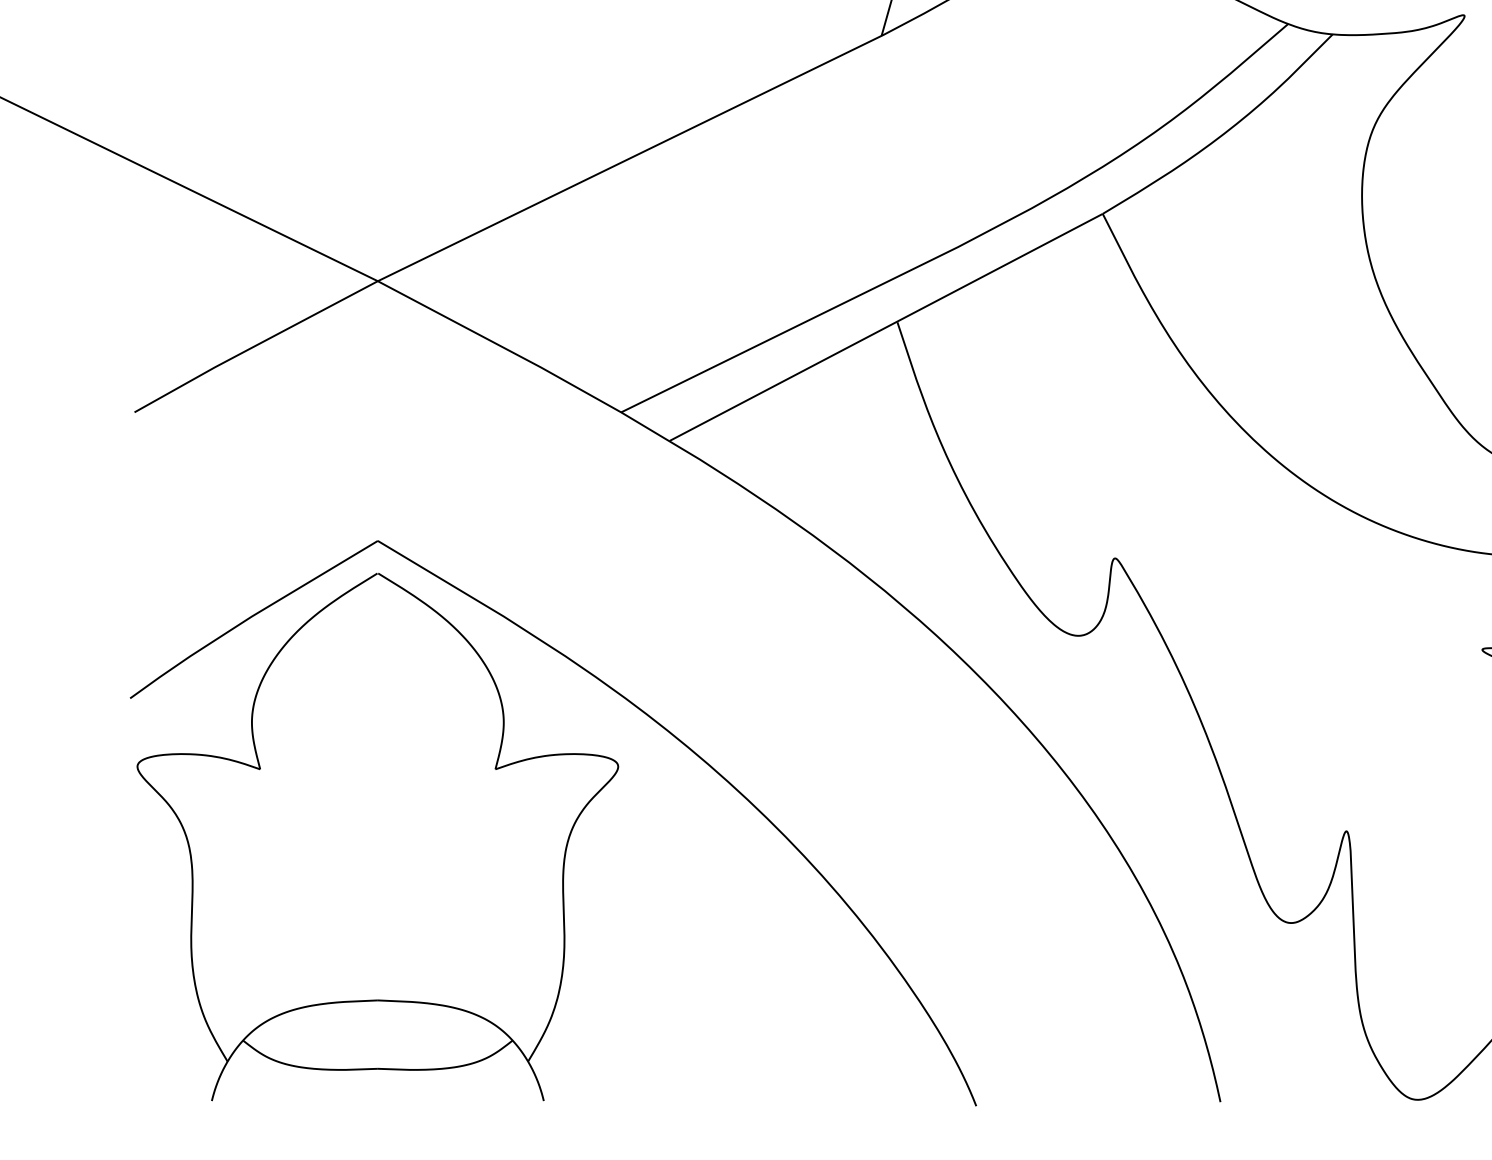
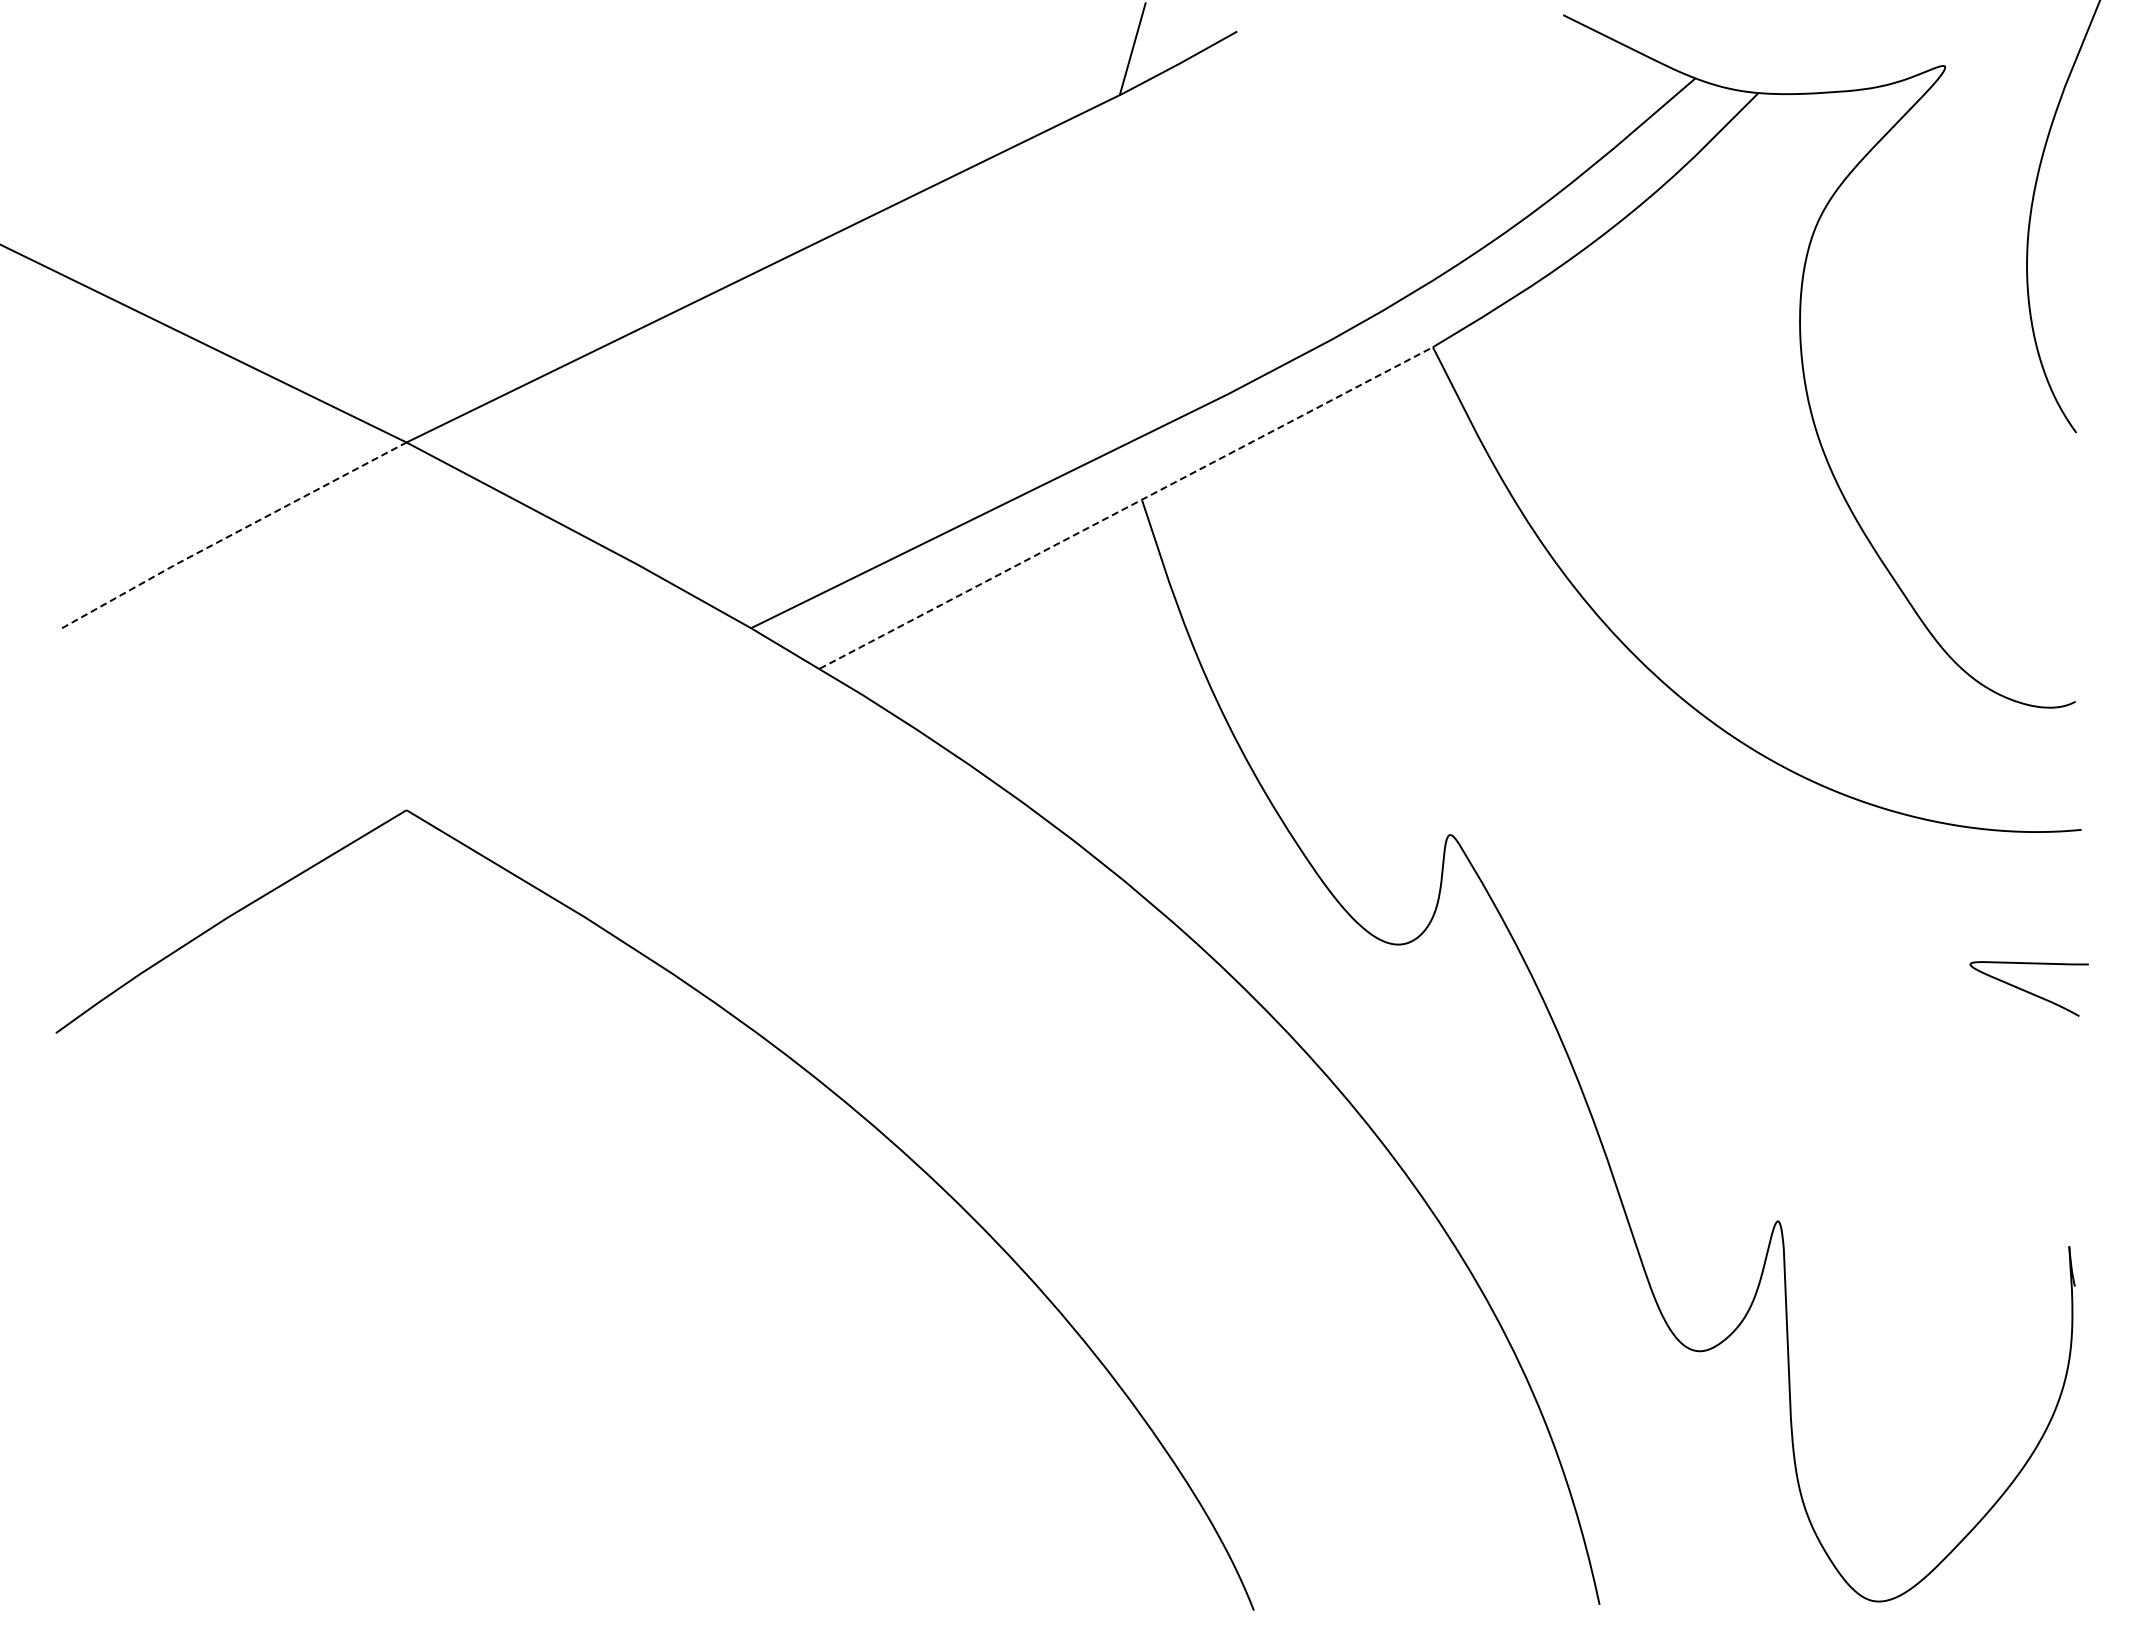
line: (886, 327) -> (1126, 507), solid -> dashed
line: (254, 346) -> (232, 534), solid -> dashed
part: (377, 837) -> (406, 1229), removed

